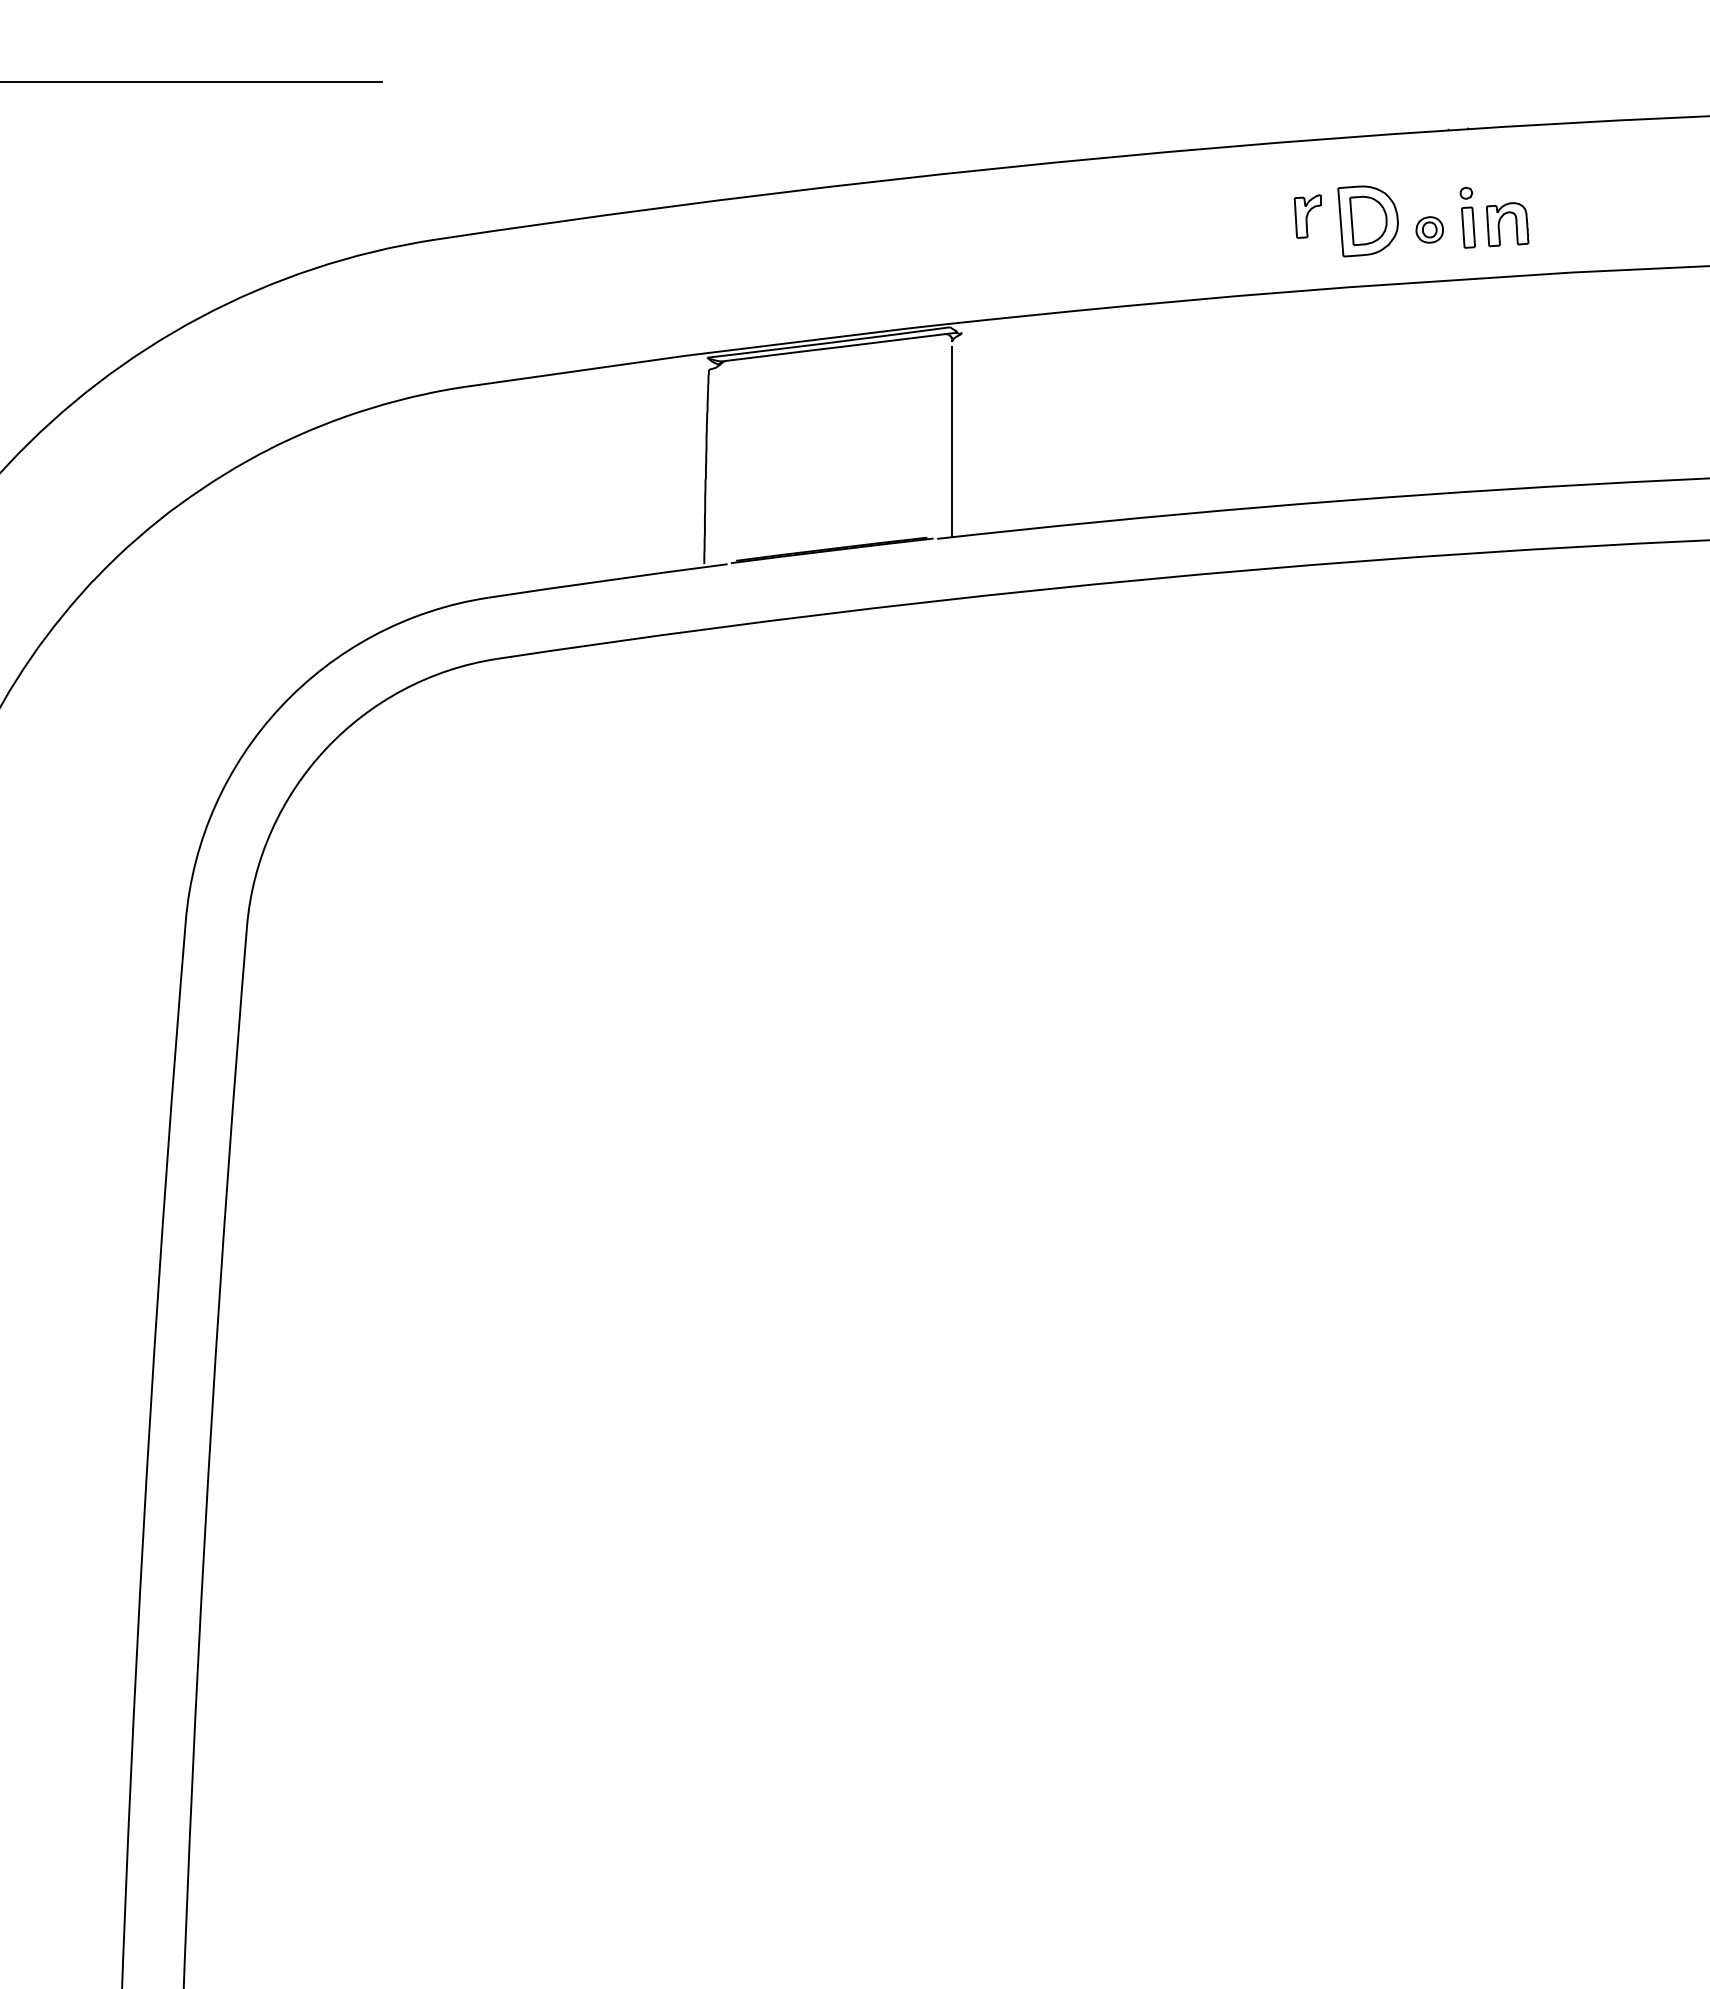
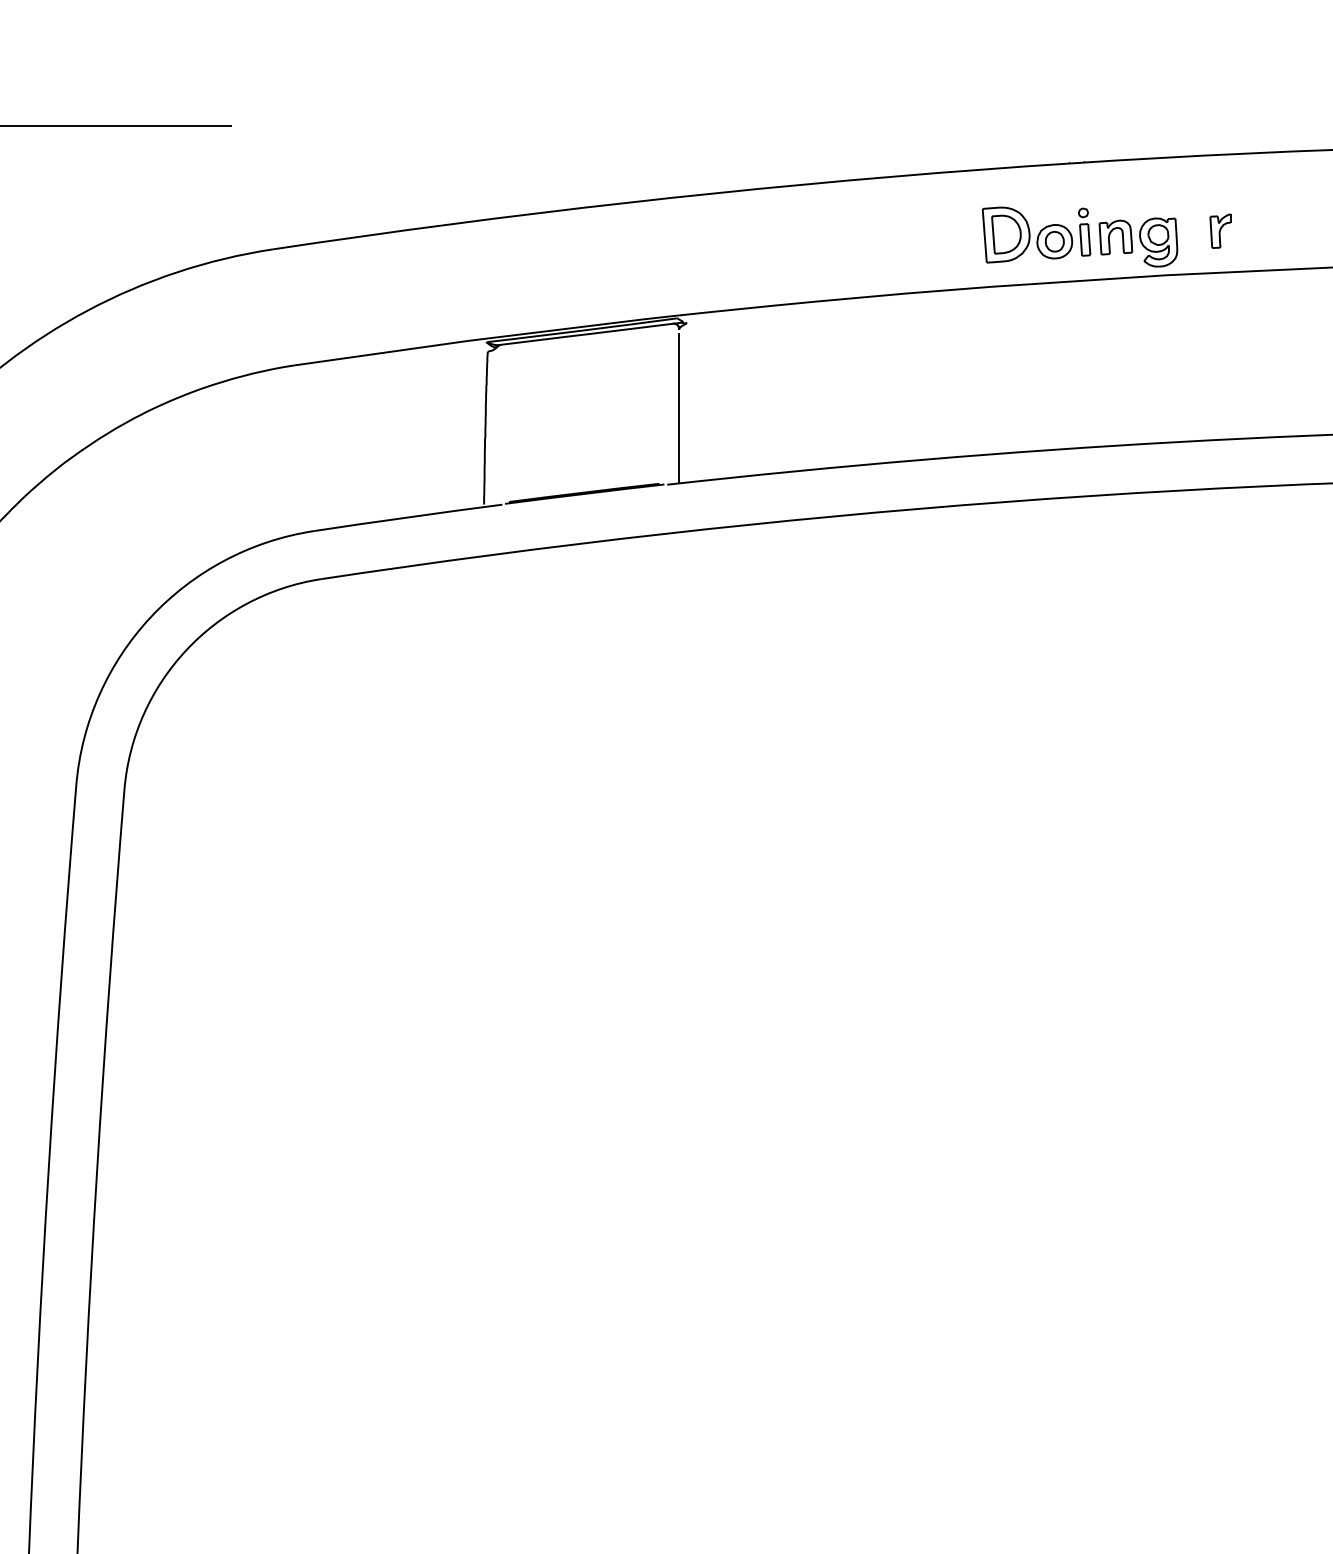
part: (1307, 216) -> (1220, 231), moved
part: (1429, 229) -> (1054, 241), size x1.67
part: (1561, 230) -> (1158, 242), added

